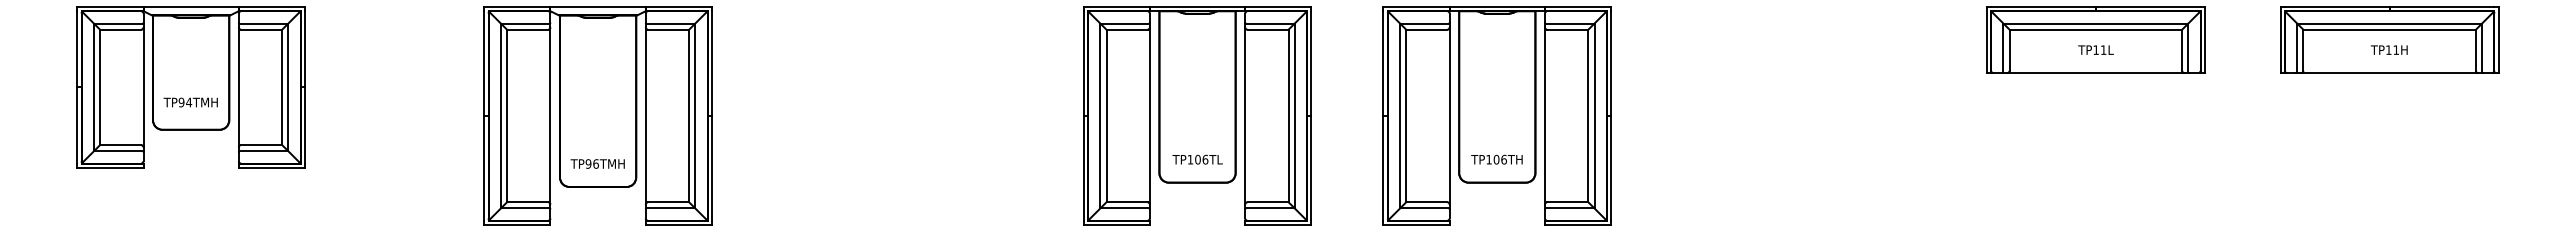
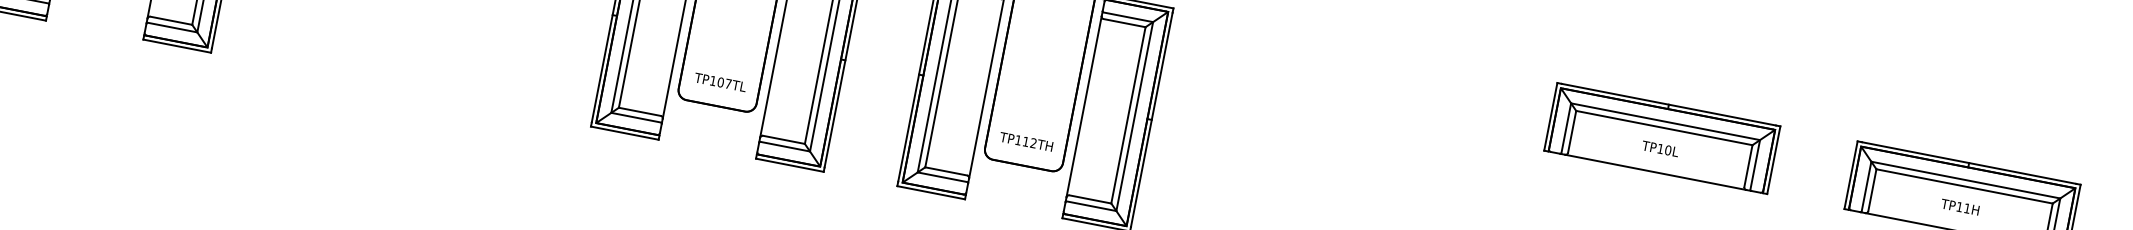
text: (2103, 49) -> (1668, 149), TP11L -> TP10L
text: (1205, 159) -> (728, 83), TP106TL -> TP107TL
text: (1499, 159) -> (1029, 142), TP106TH -> TP112TH

